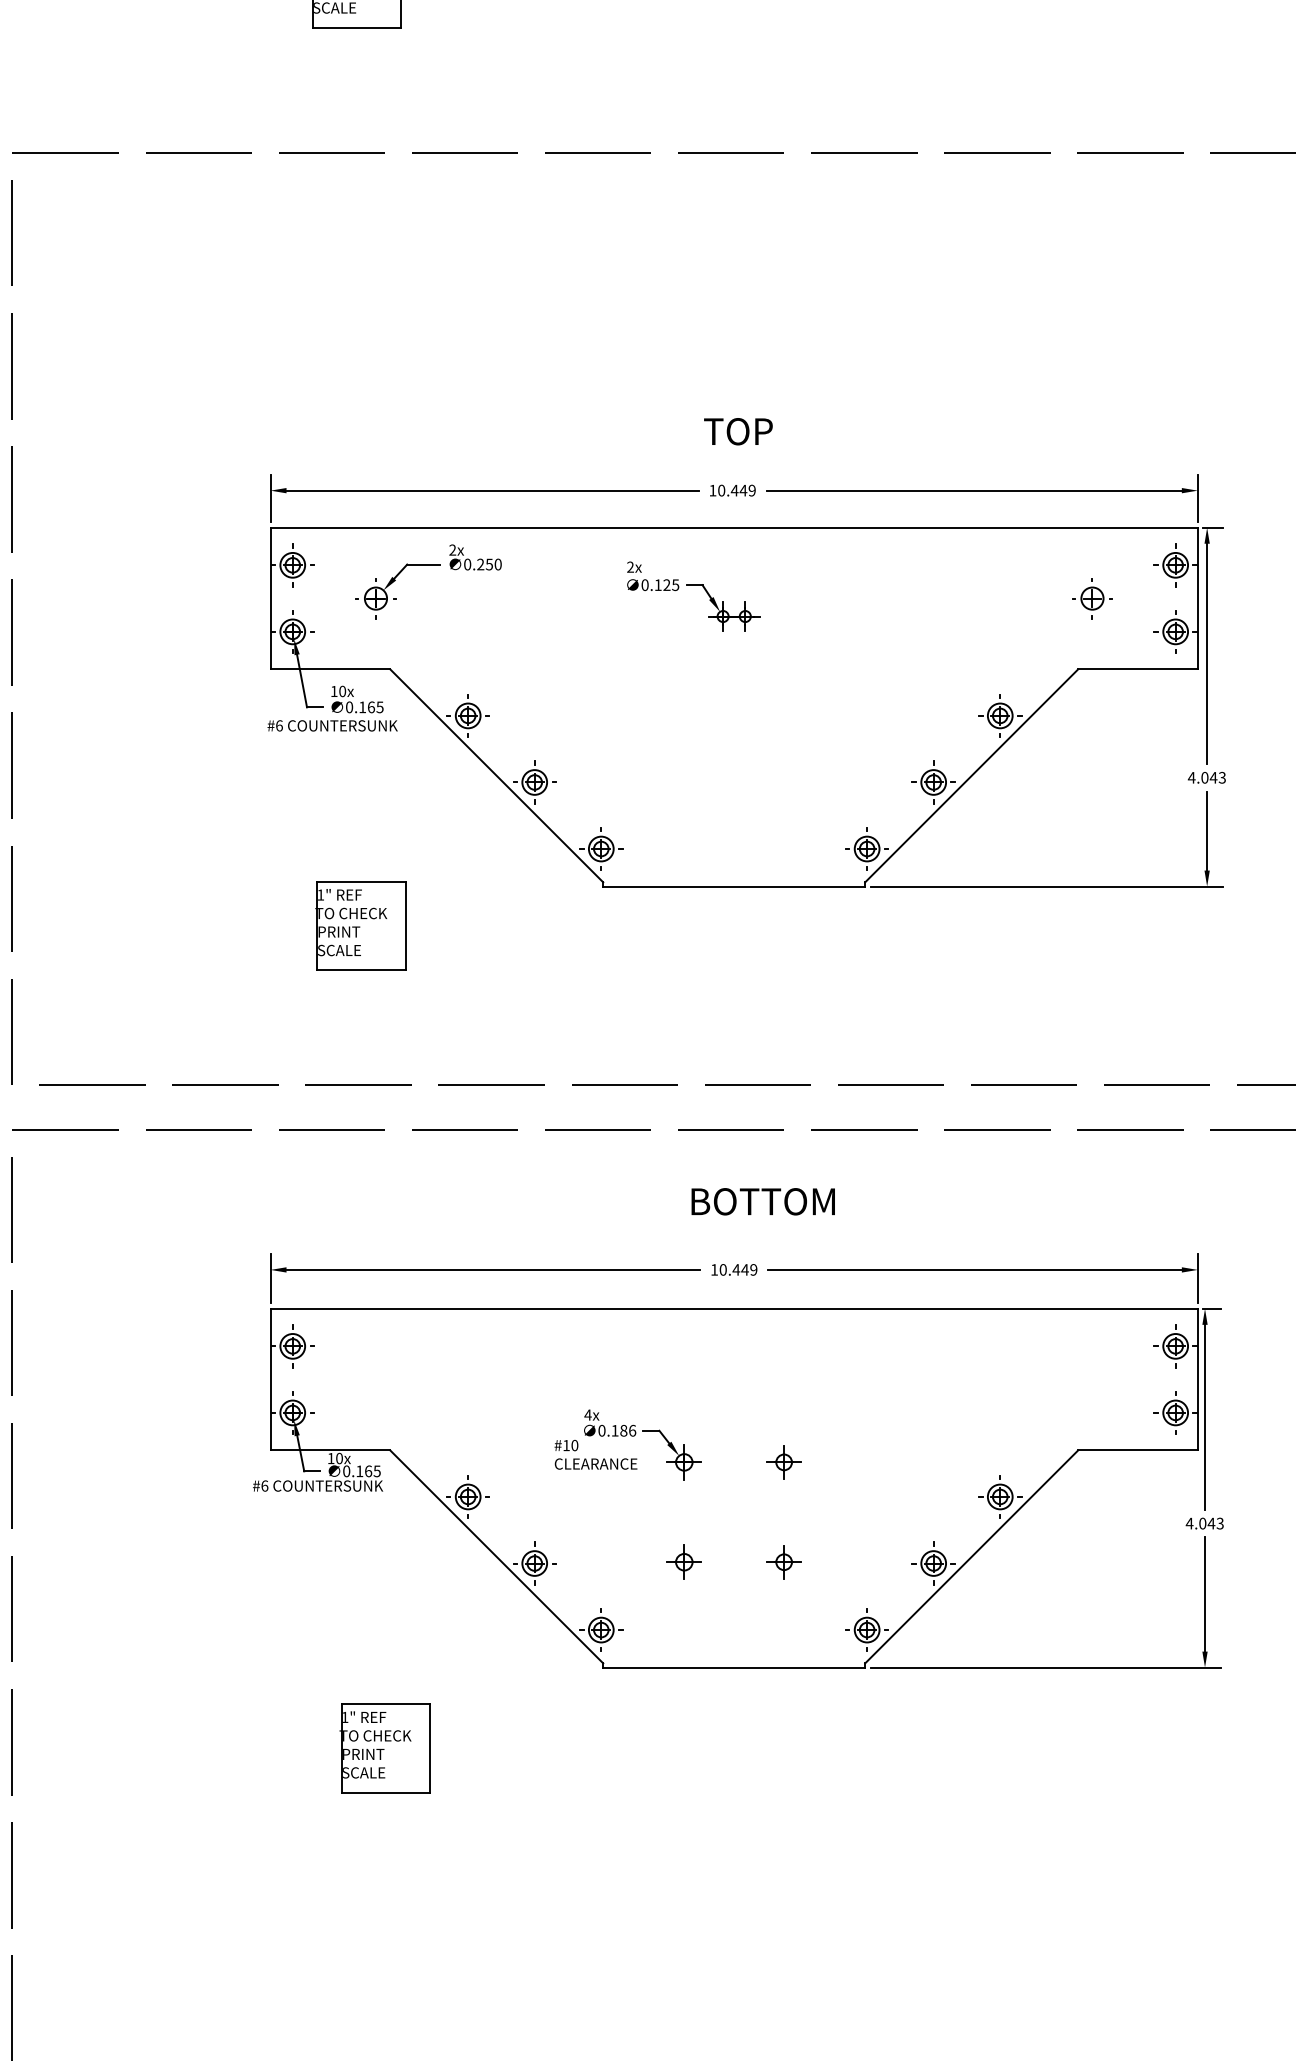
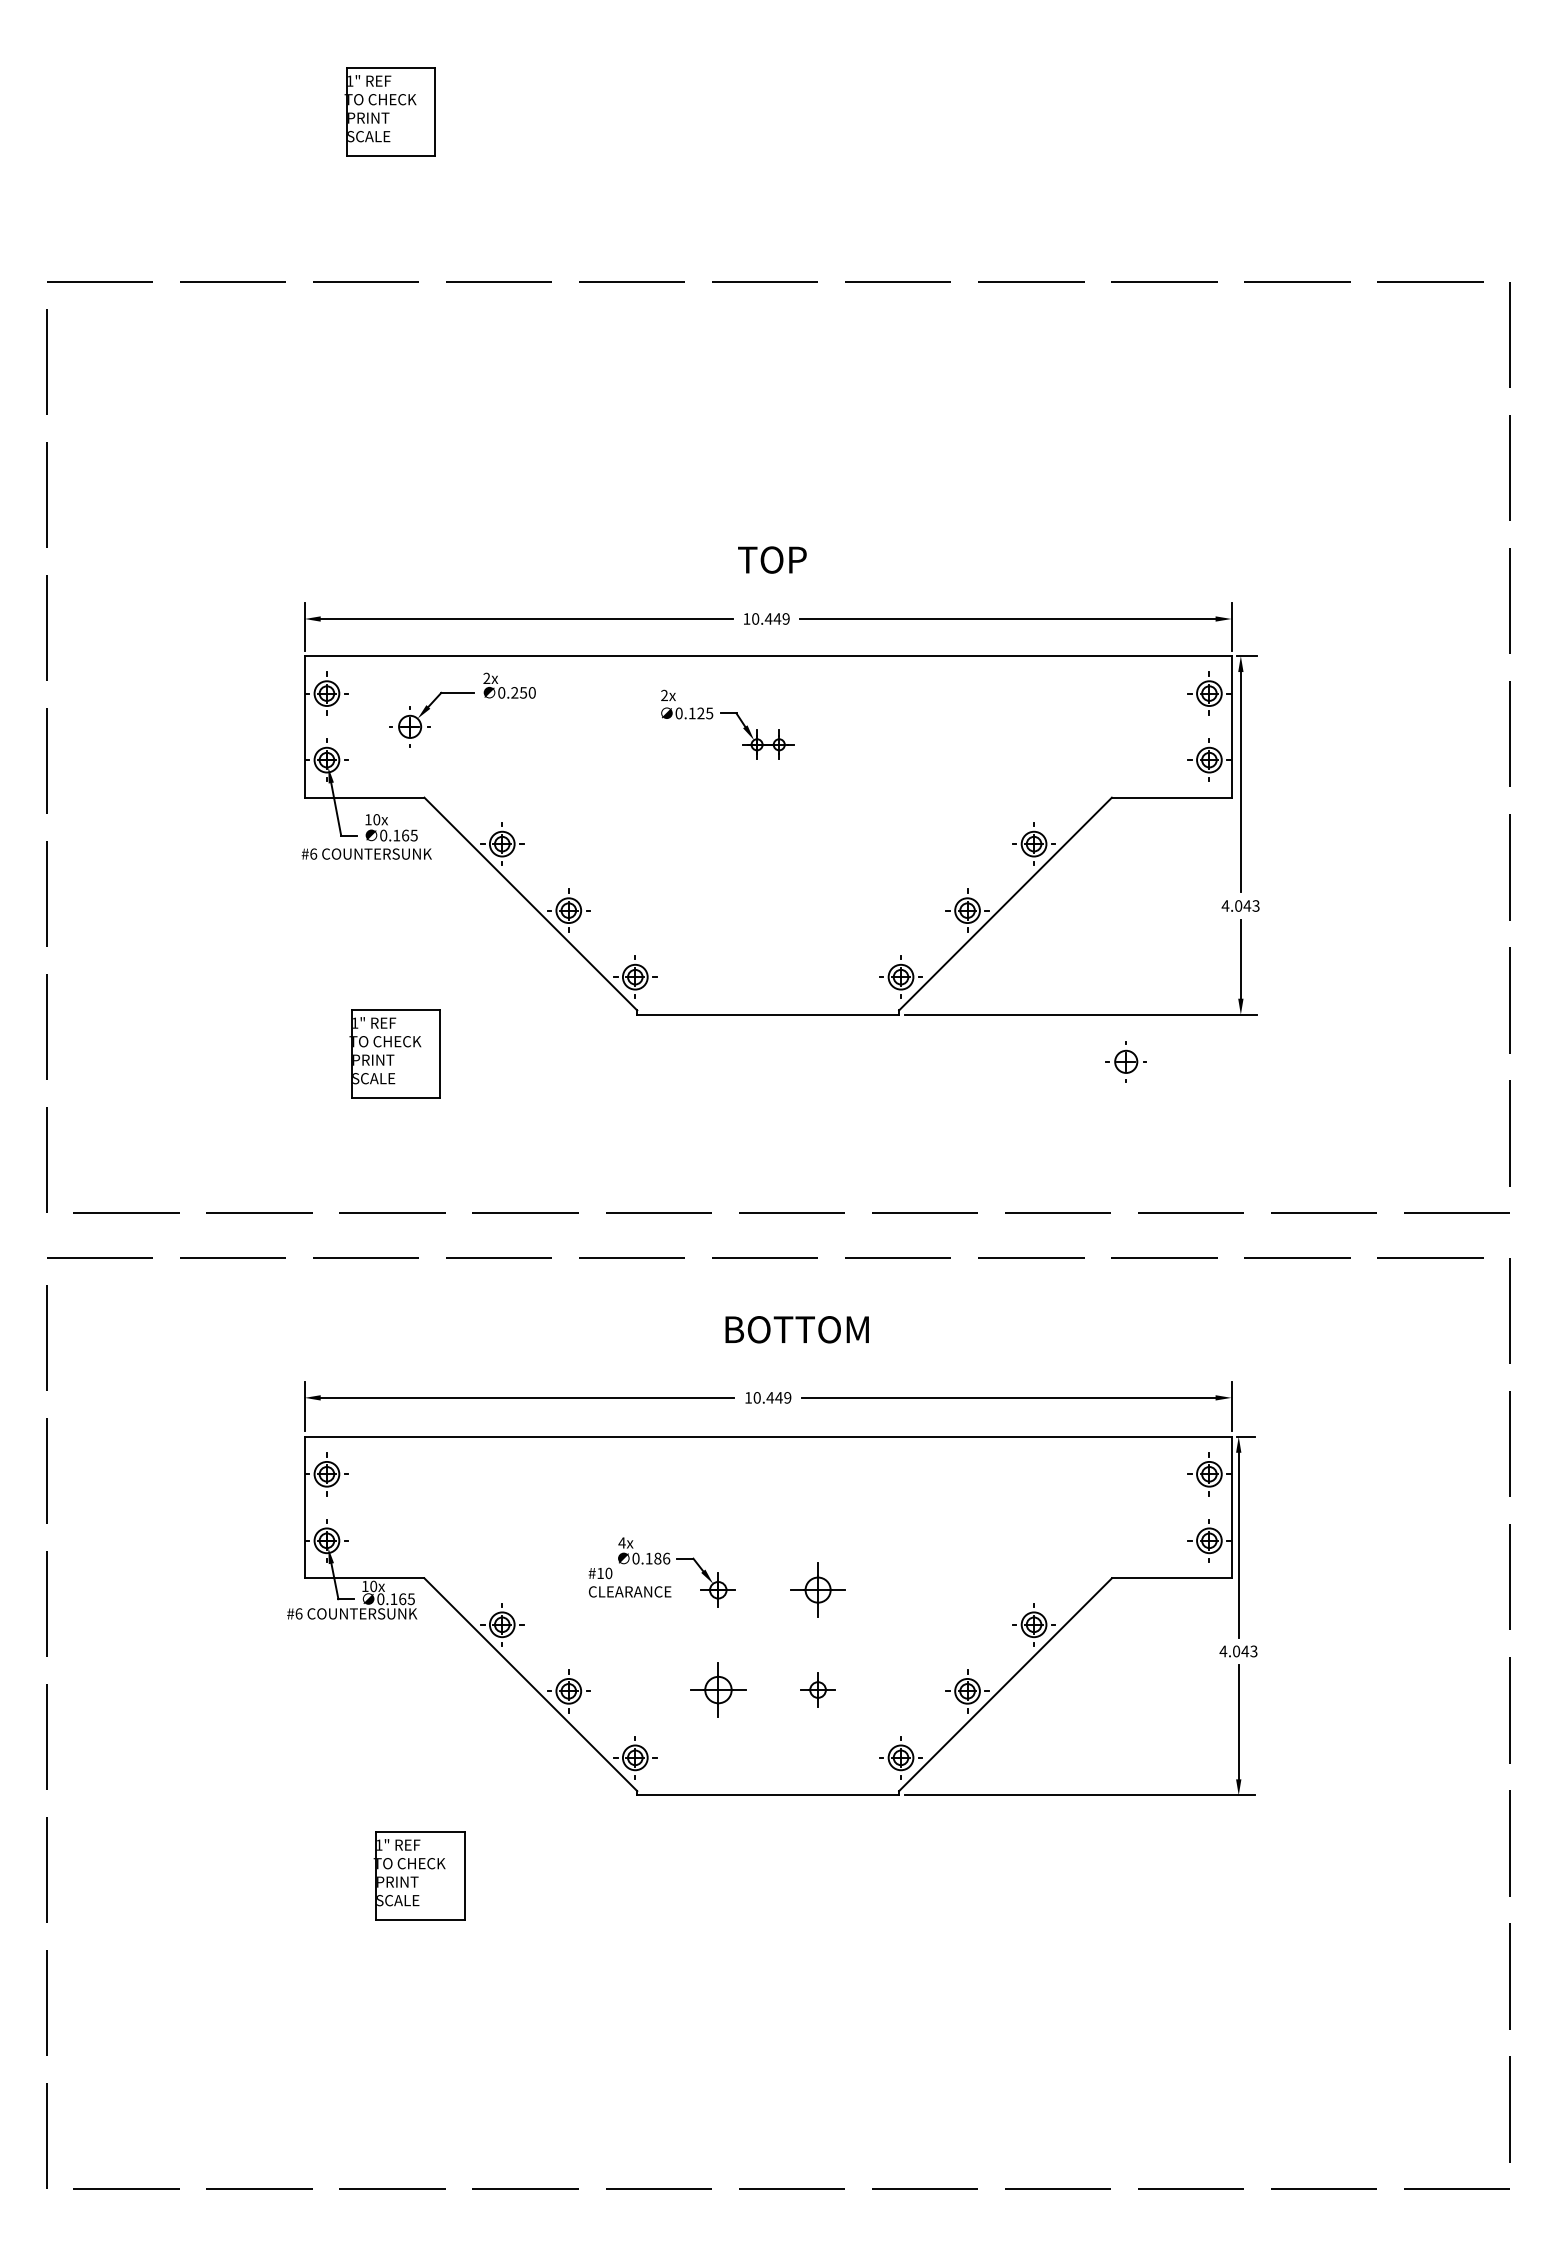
part: (1091, 598) -> (1125, 1061), moved
part: (783, 1462) -> (817, 1590), size x1.6
part: (683, 1561) -> (717, 1689), size x1.6

